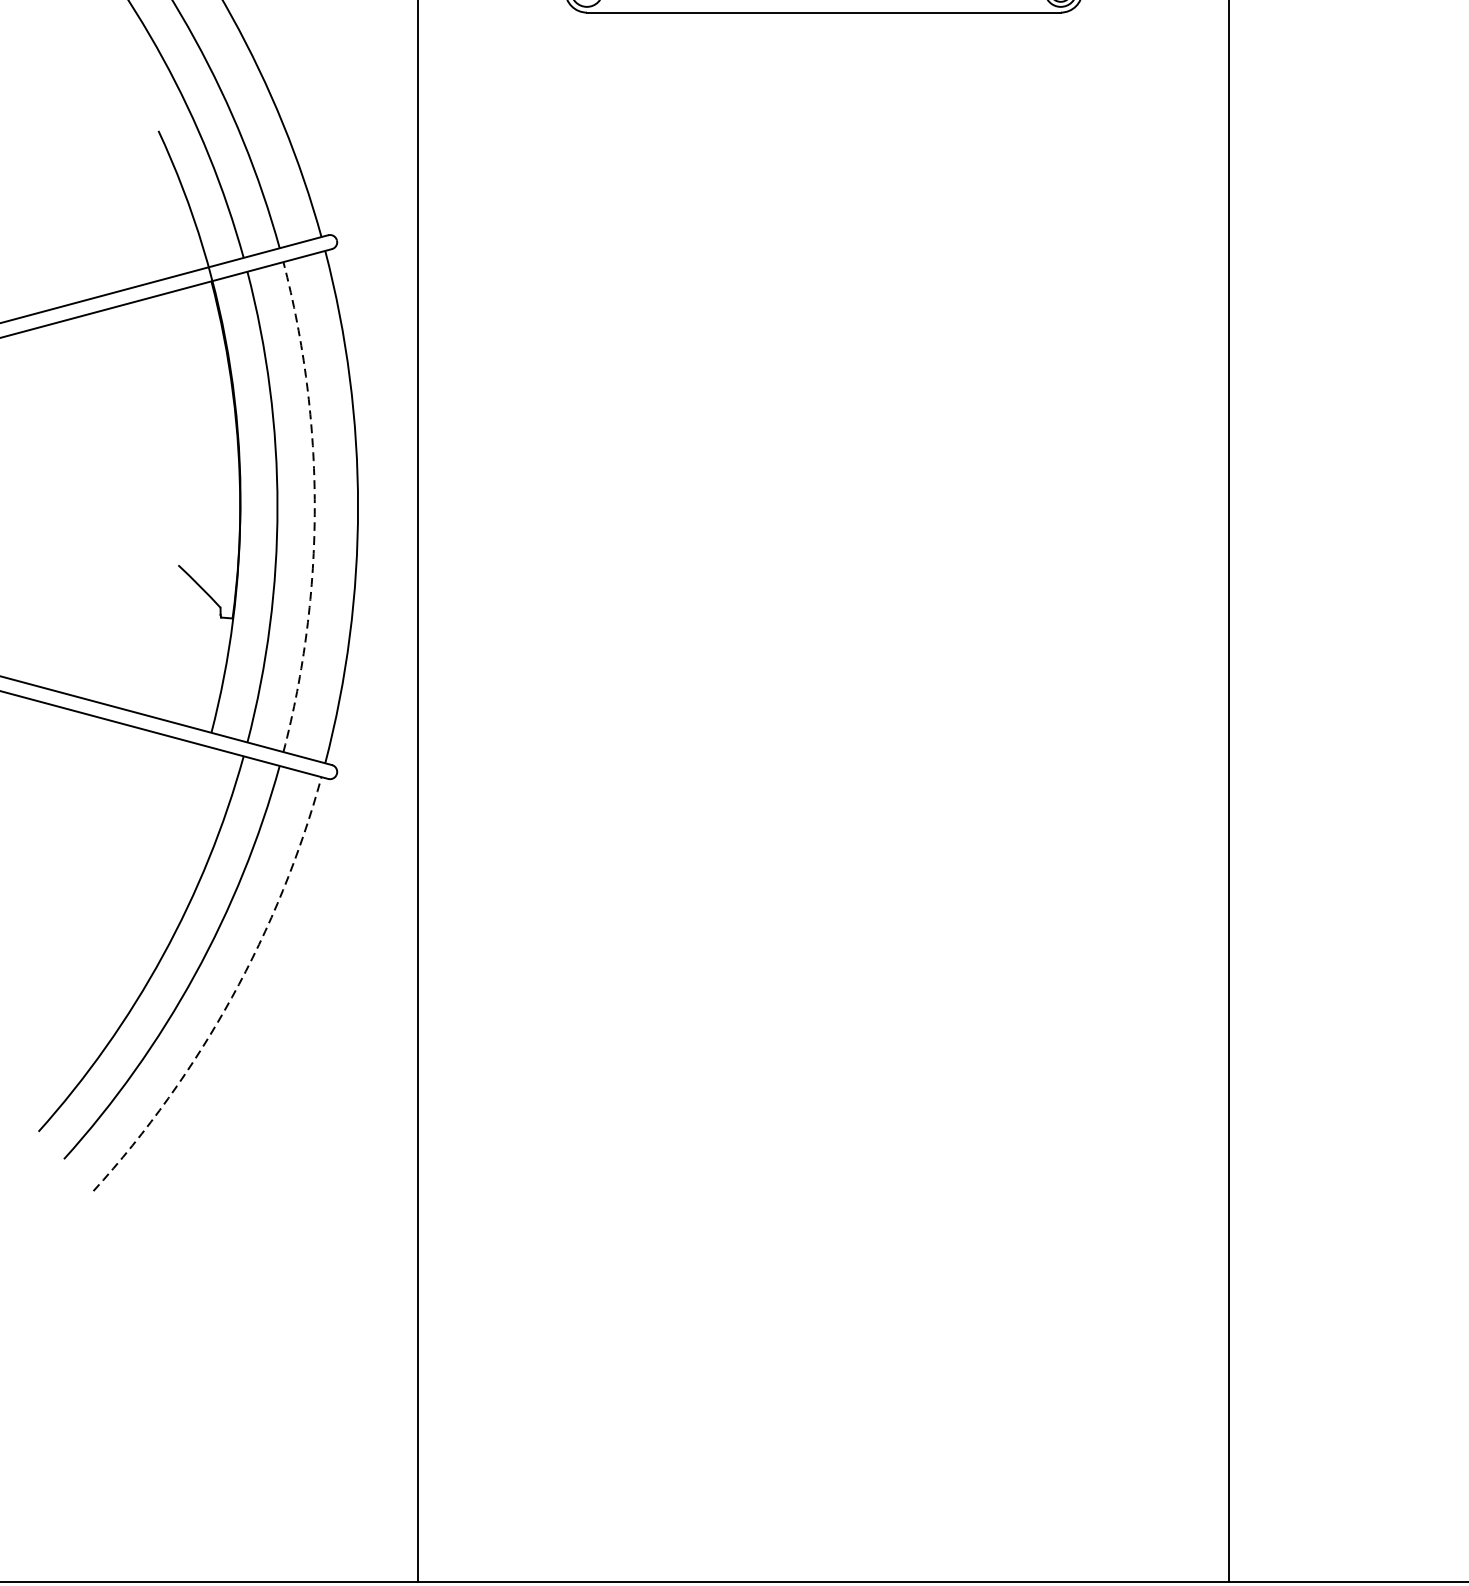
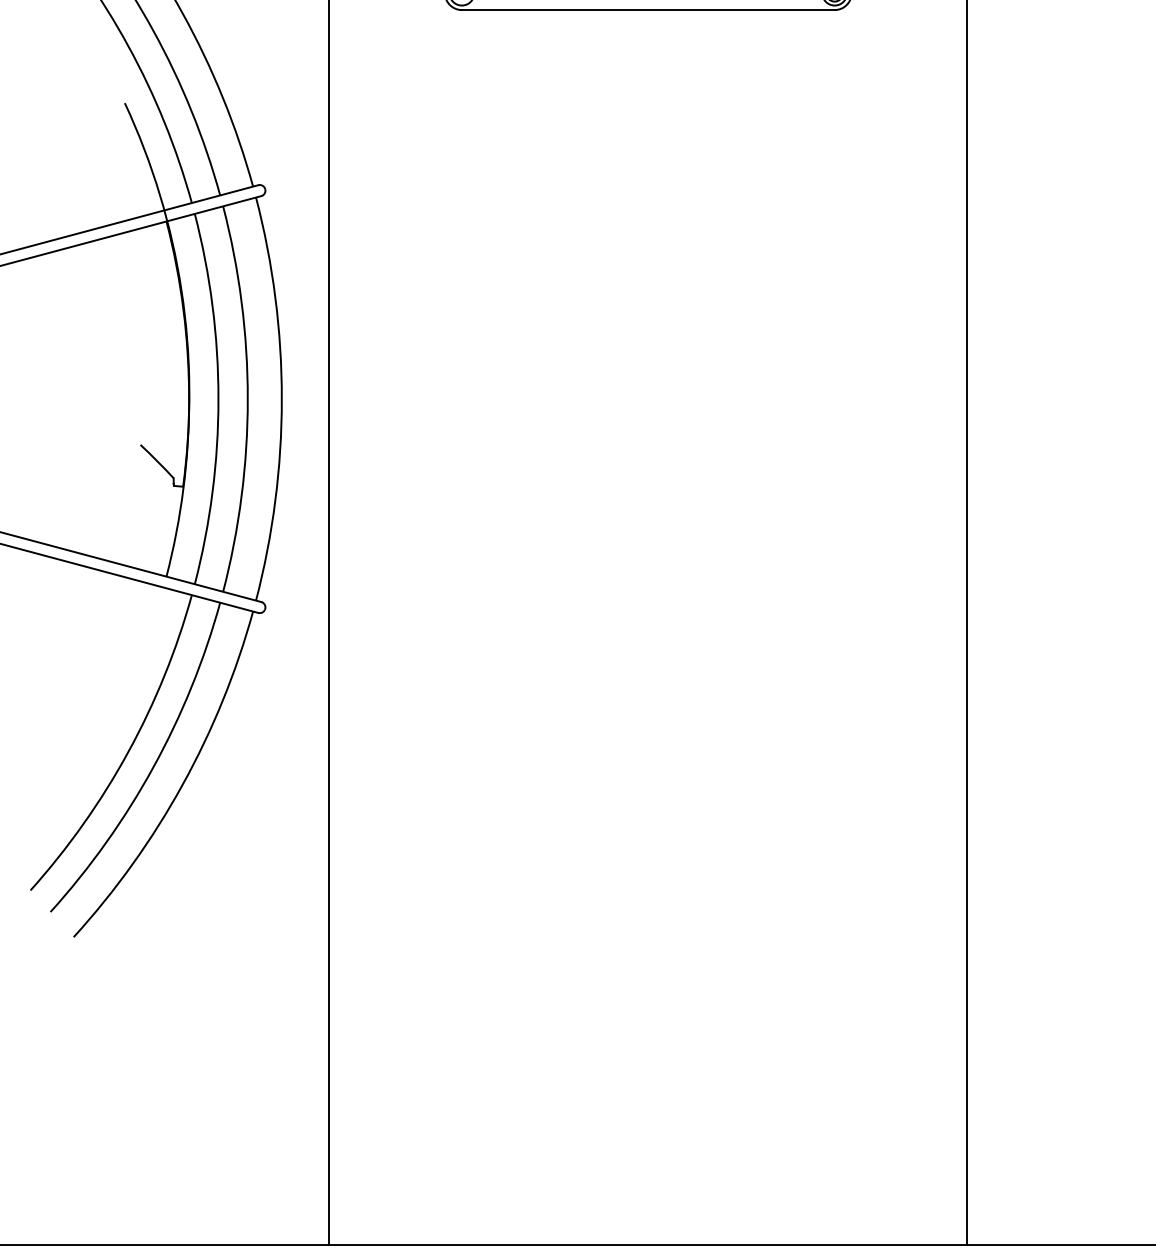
arc: (314, 507) -> (247, 399), dashed -> solid
arc: (231, 997) -> (182, 784), dashed -> solid

